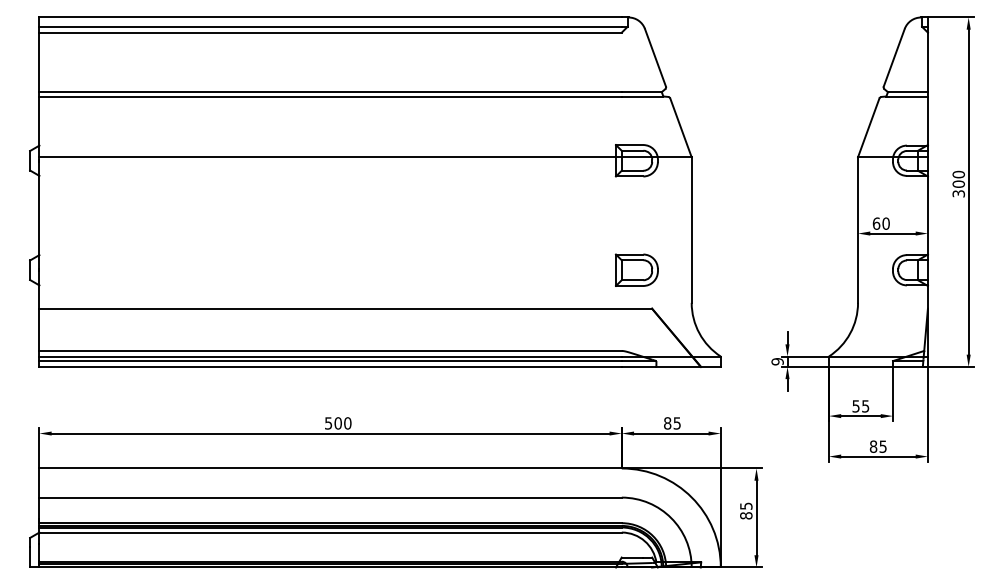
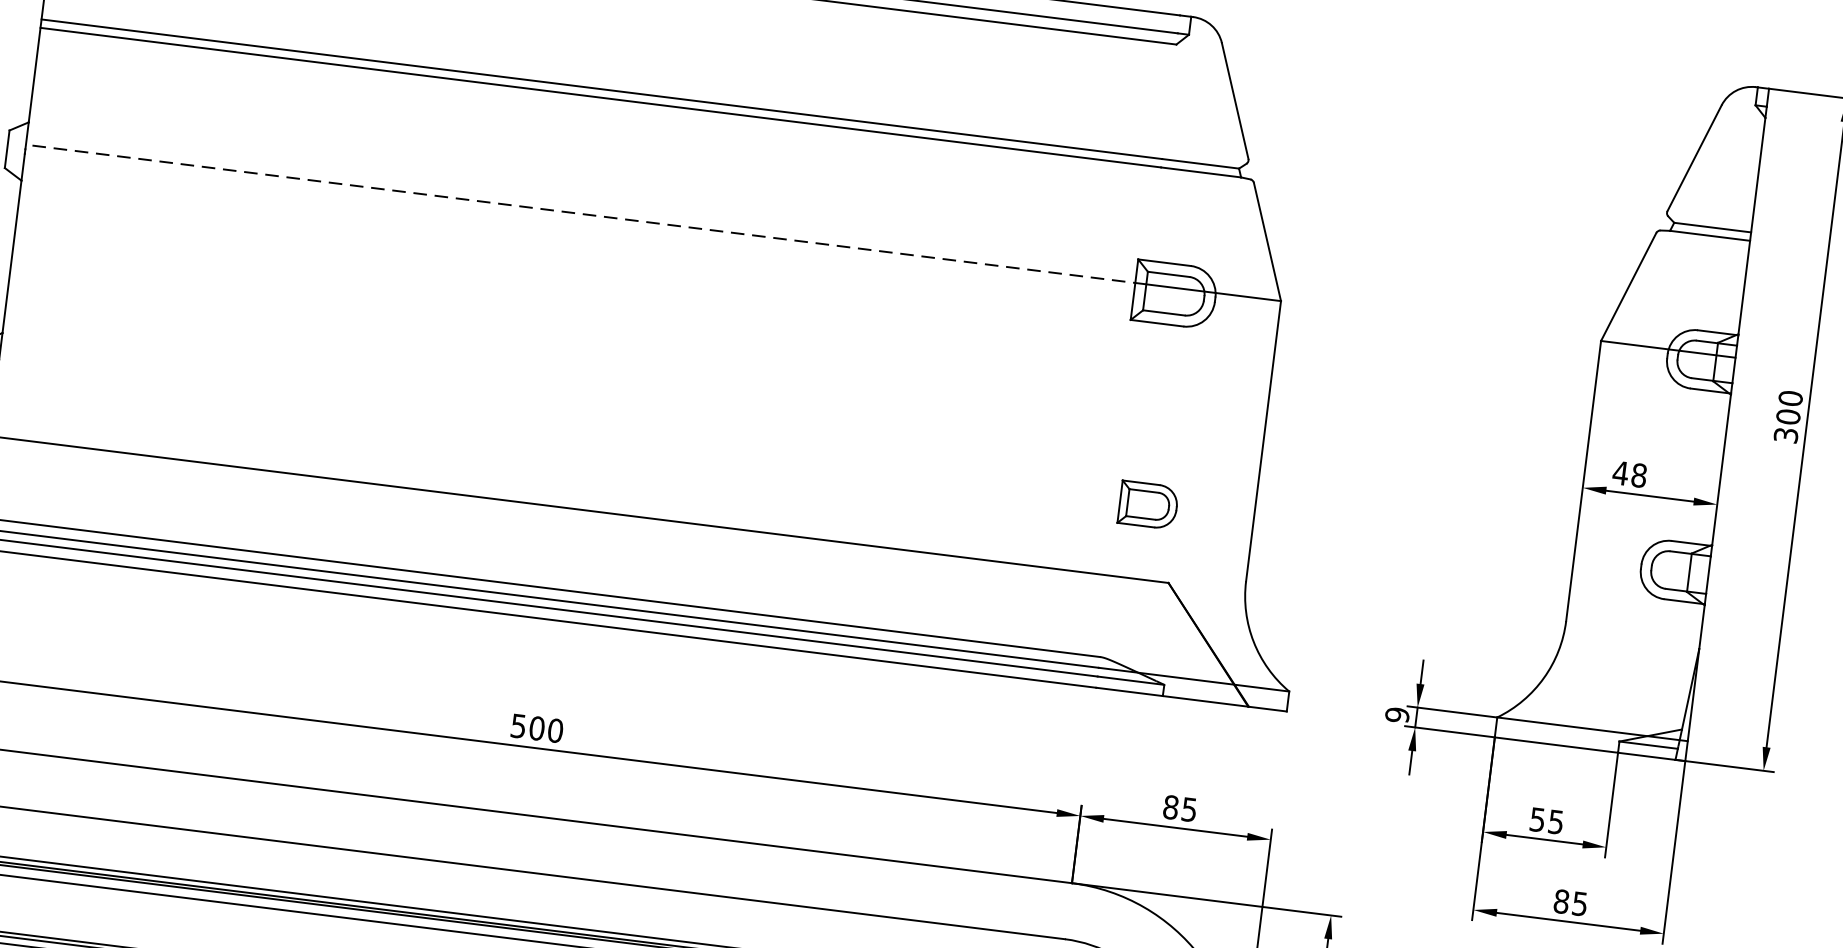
line: (330, 157) -> (585, 214), solid -> dashed
text: (880, 223) -> (1628, 473), 60 -> 48
part: (636, 269) -> (1147, 503), size x0.7

